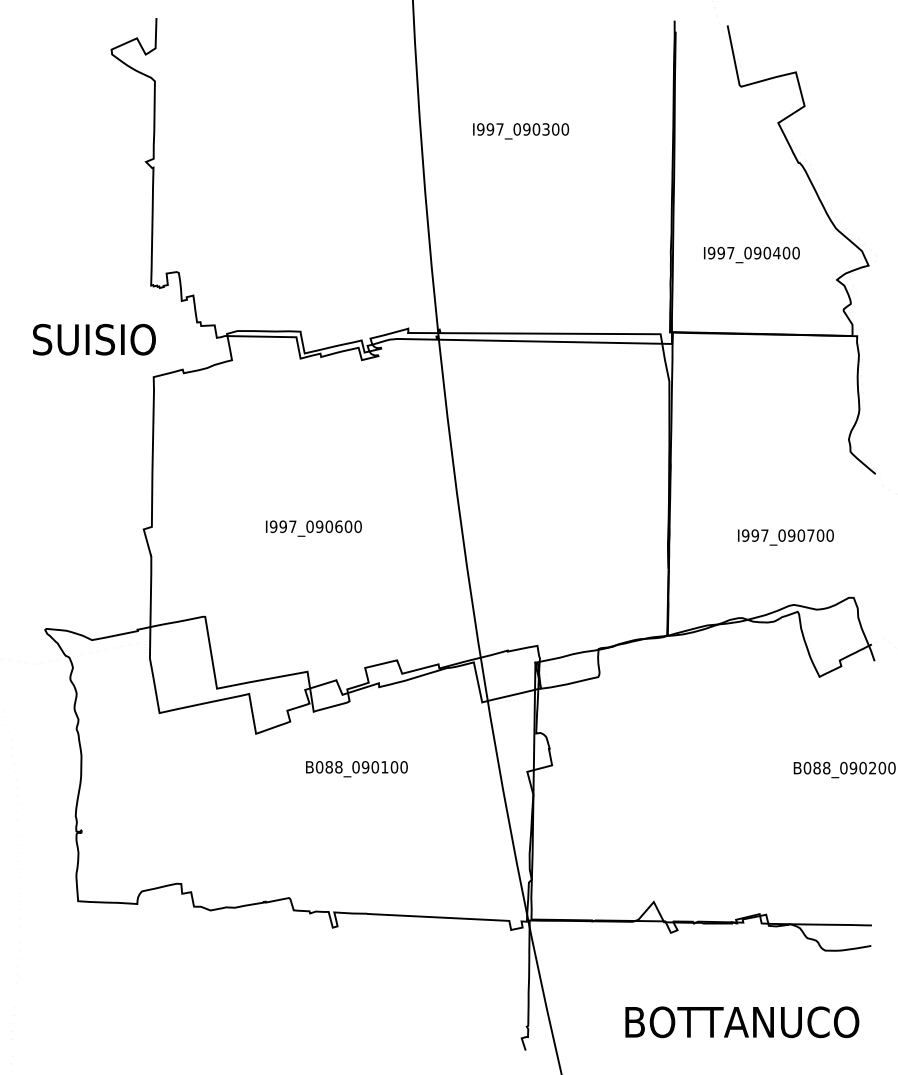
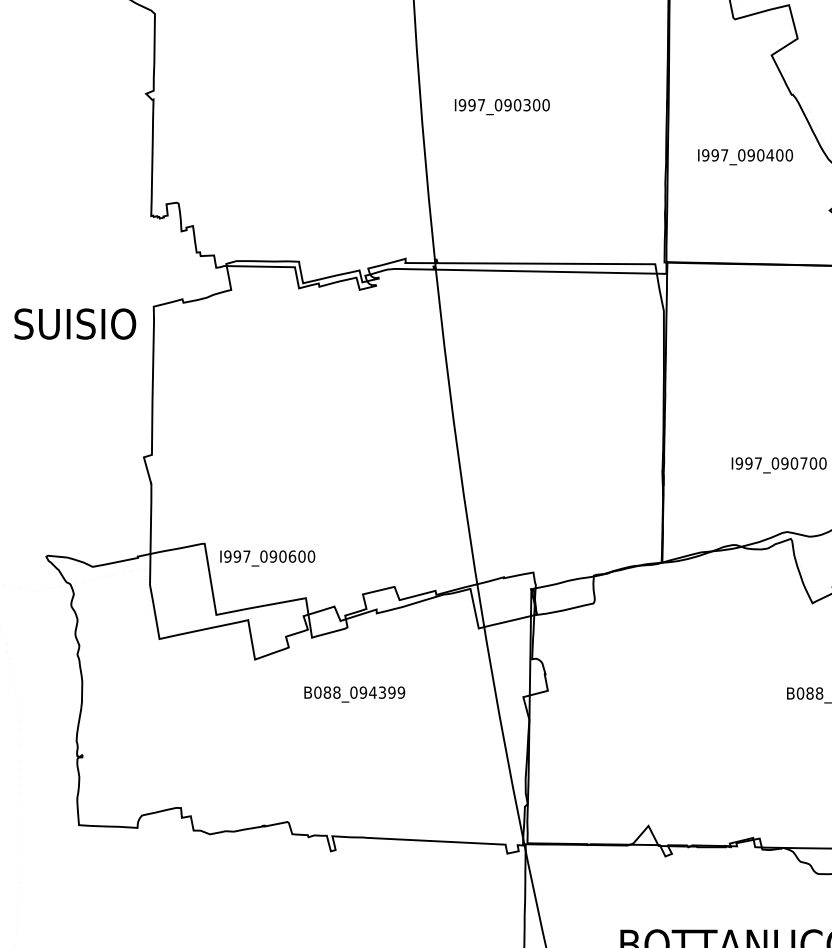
text: (521, 131) -> (502, 107), moved
text: (751, 254) -> (745, 156), moved
text: (94, 339) -> (75, 323), moved
text: (313, 528) -> (267, 558), moved
text: (389, 767) -> (387, 692), B088_090100 -> B088_094399

